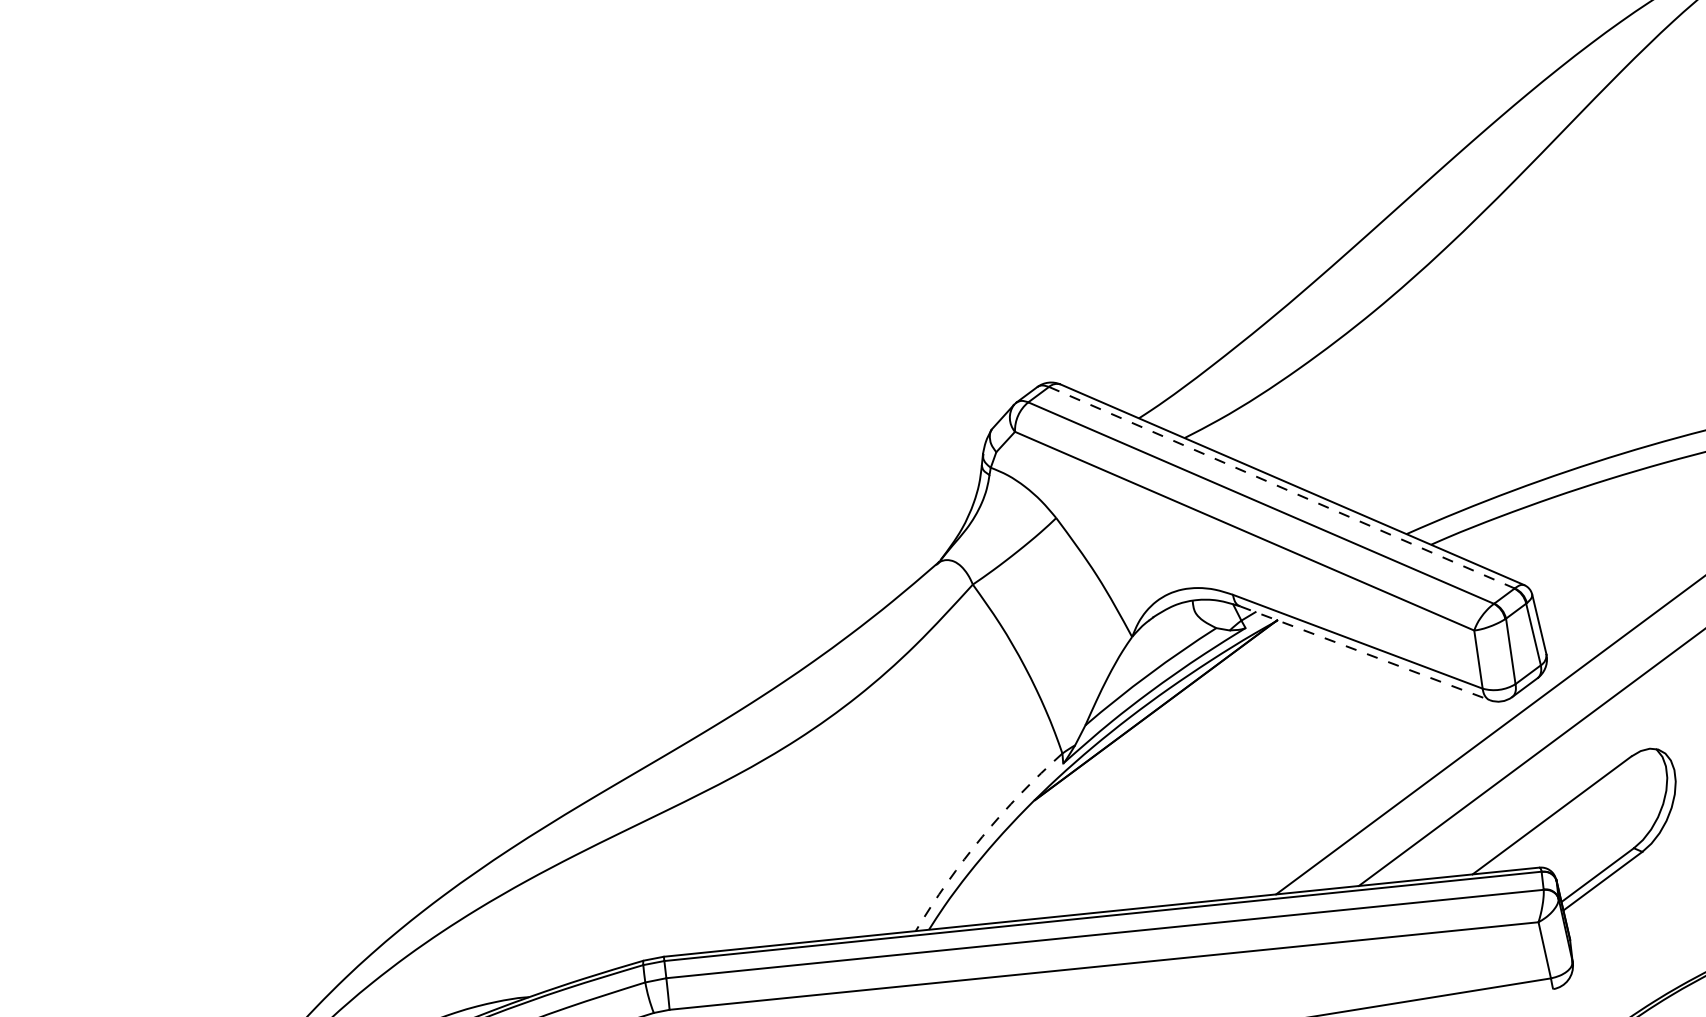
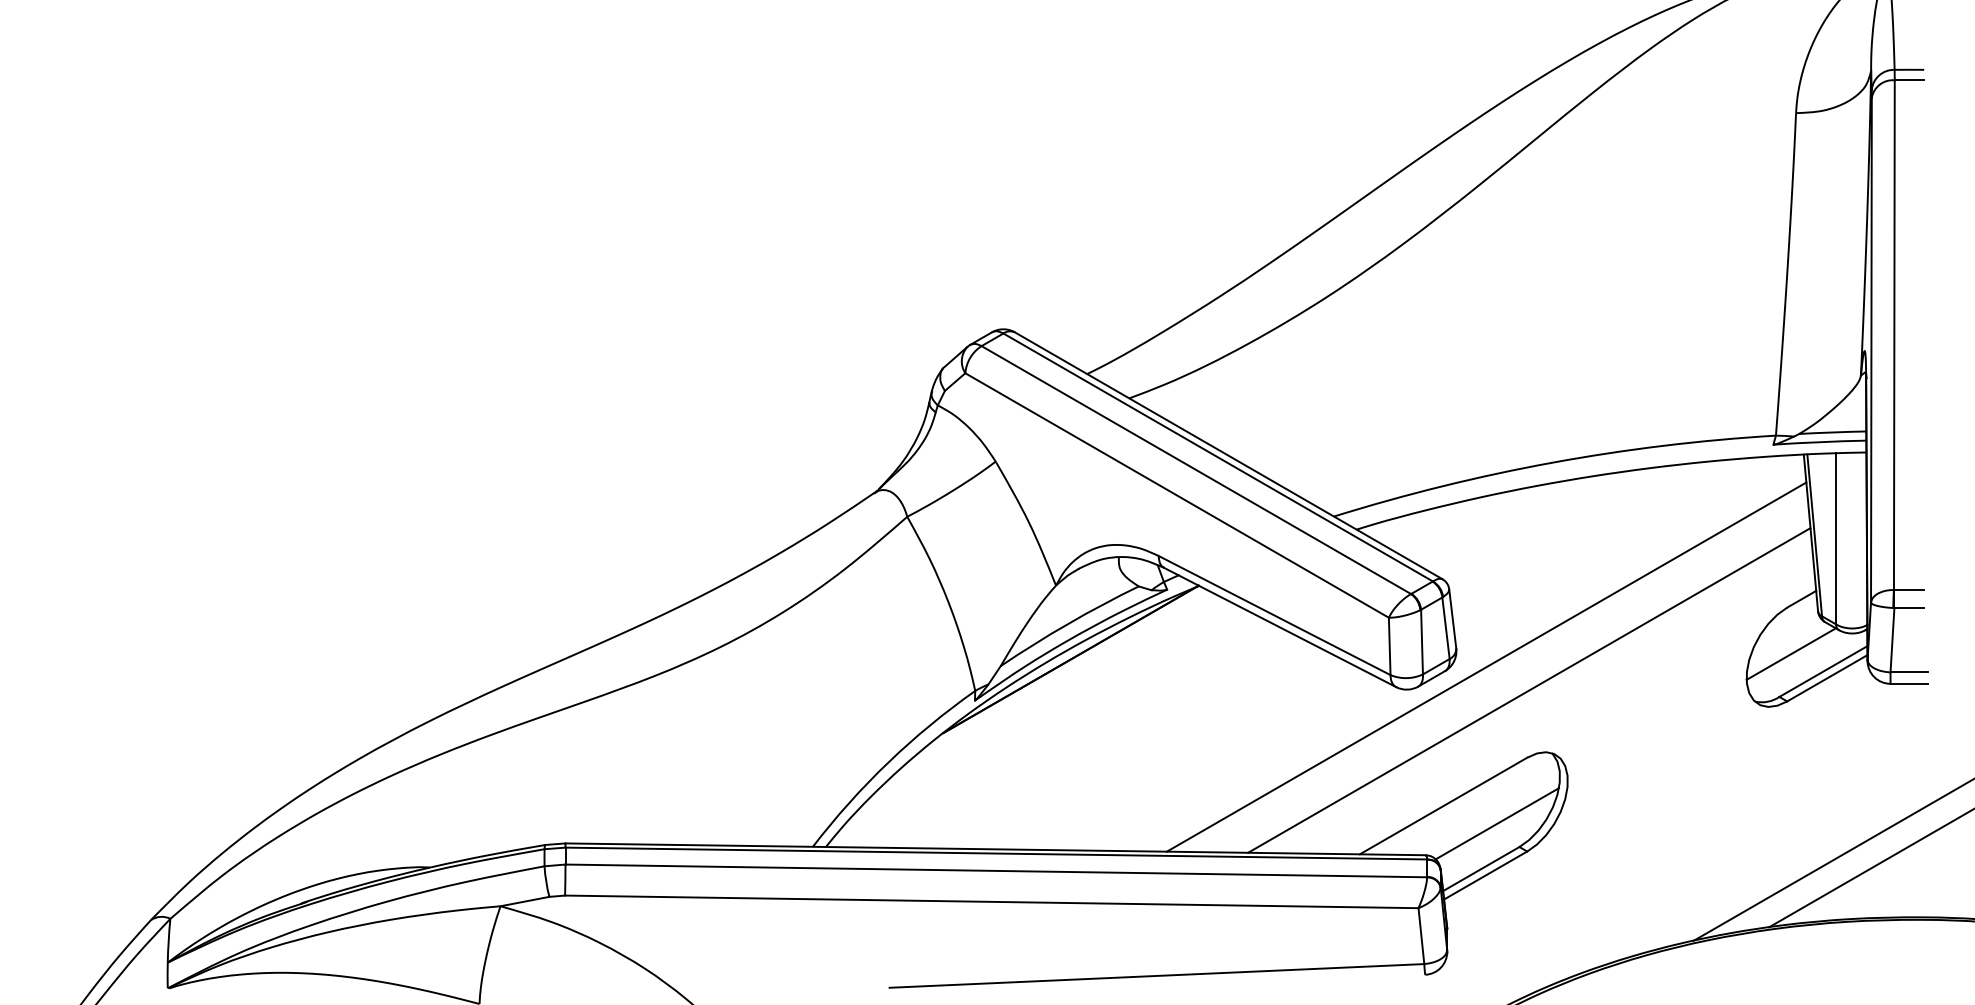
line: (1282, 487) -> (1218, 457), dashed -> solid
line: (1365, 653) -> (1280, 627), dashed -> solid
line: (1607, 827) -> (1496, 823), added
arc: (982, 836) -> (888, 762), dashed -> solid

